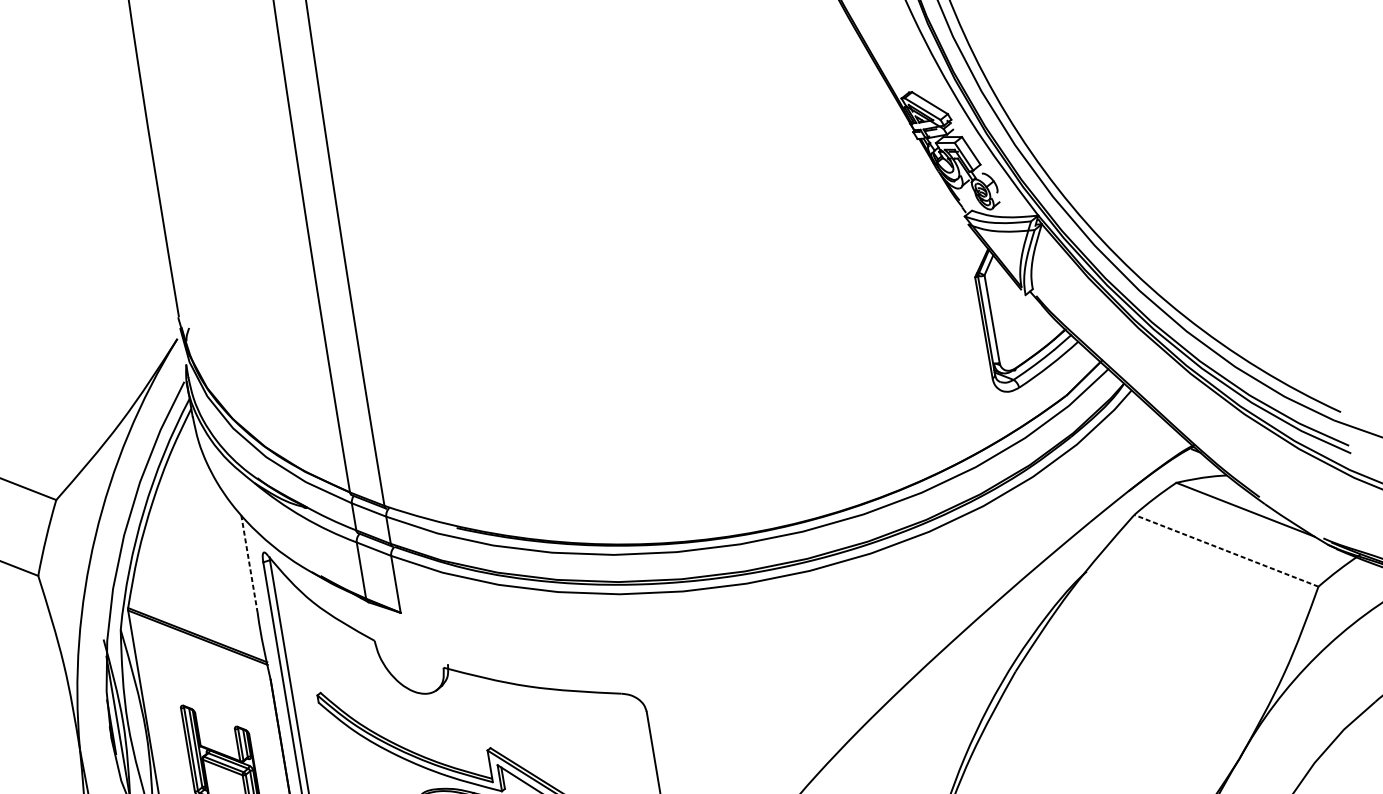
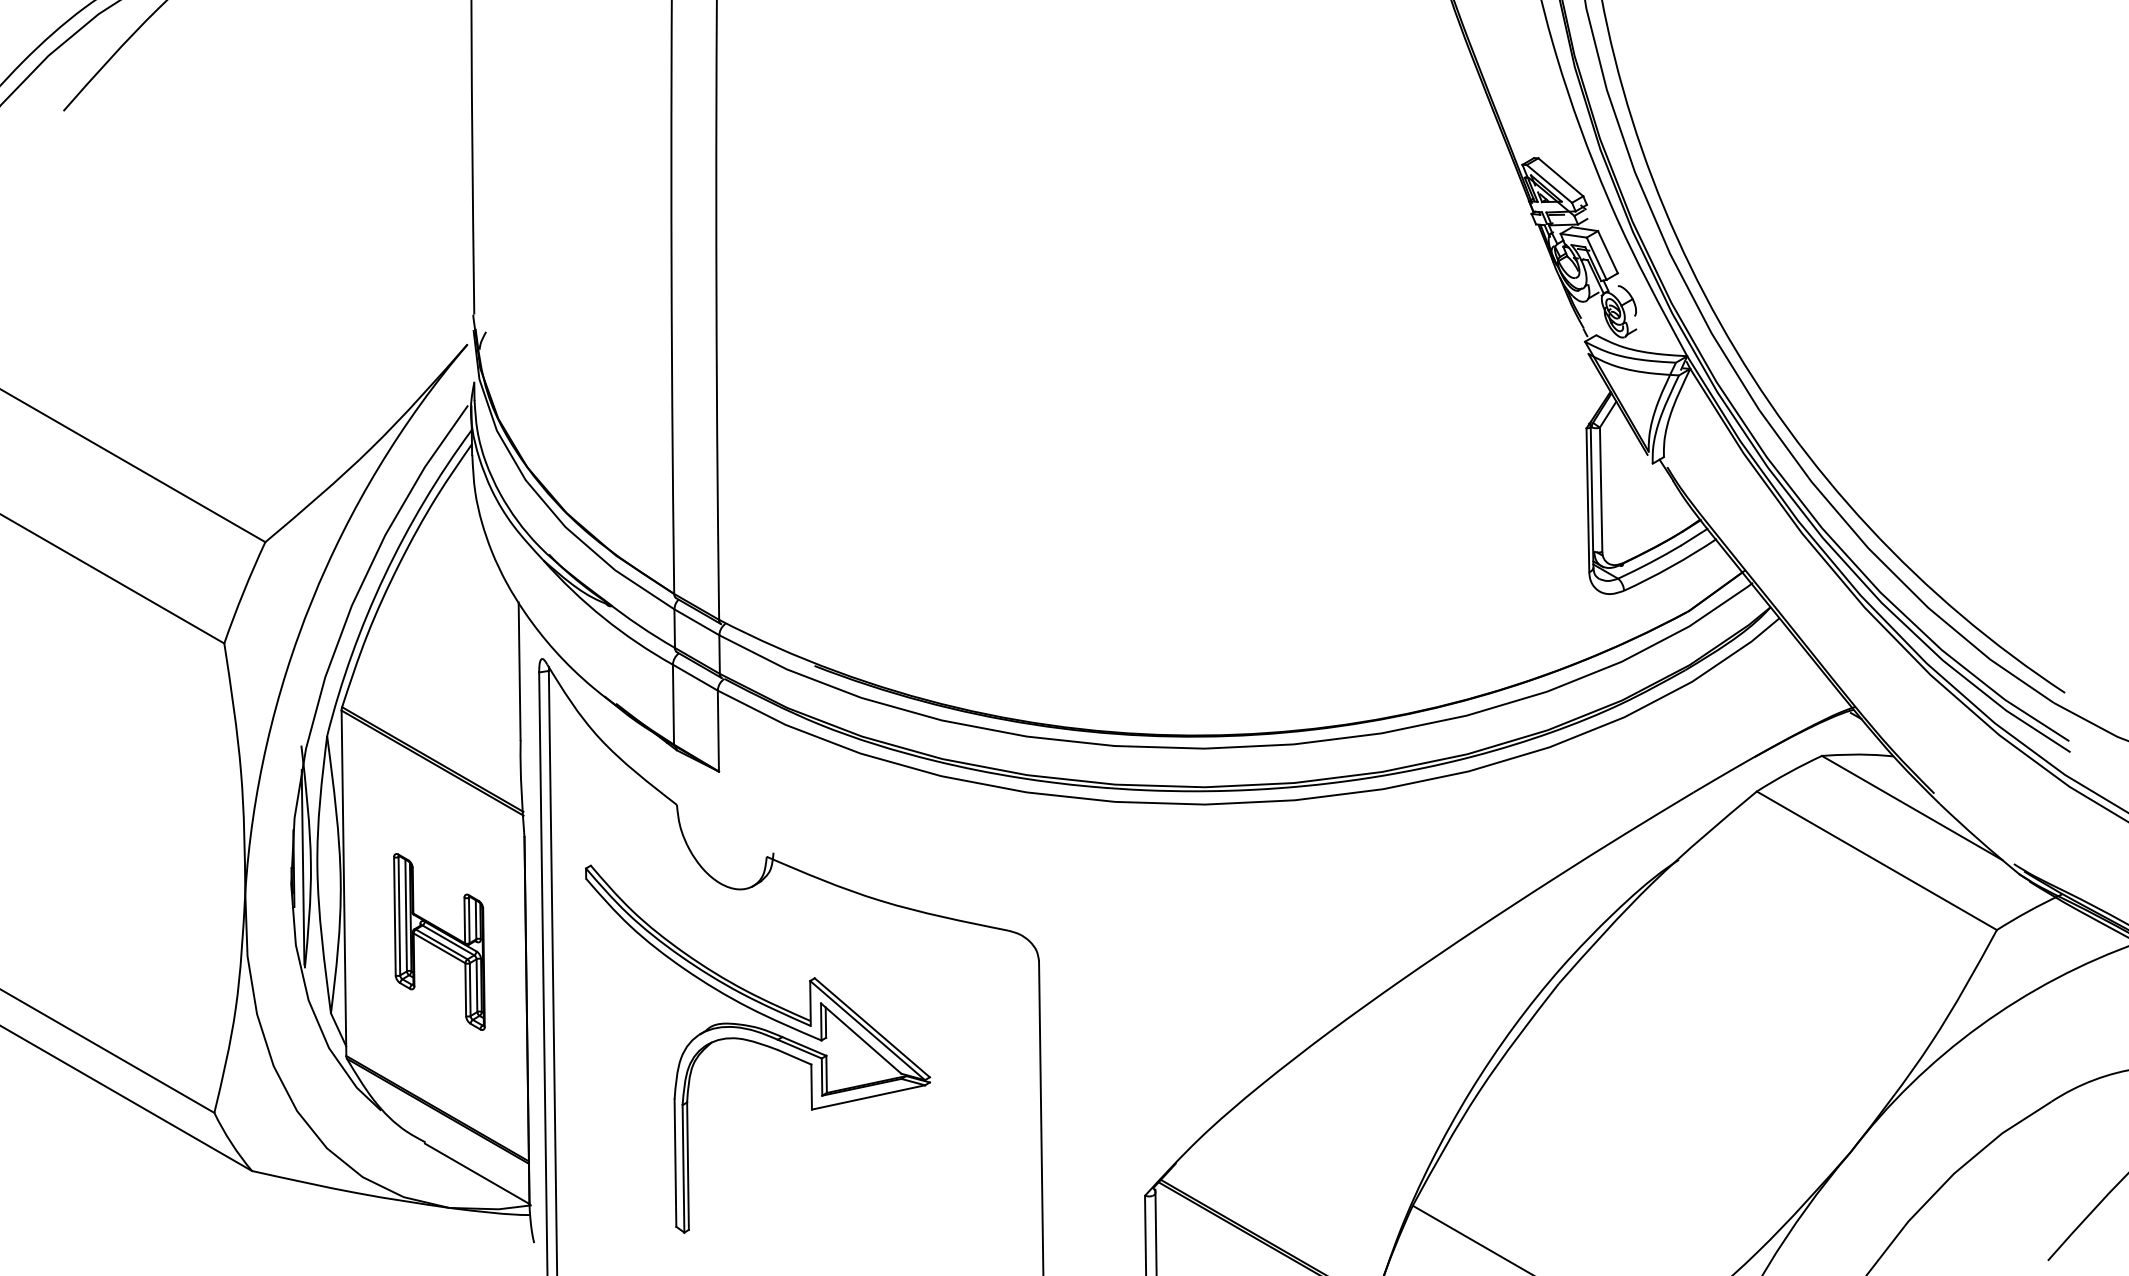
line: (1226, 550) -> (1876, 860), dashed -> solid
line: (249, 563) -> (519, 671), dashed -> solid

